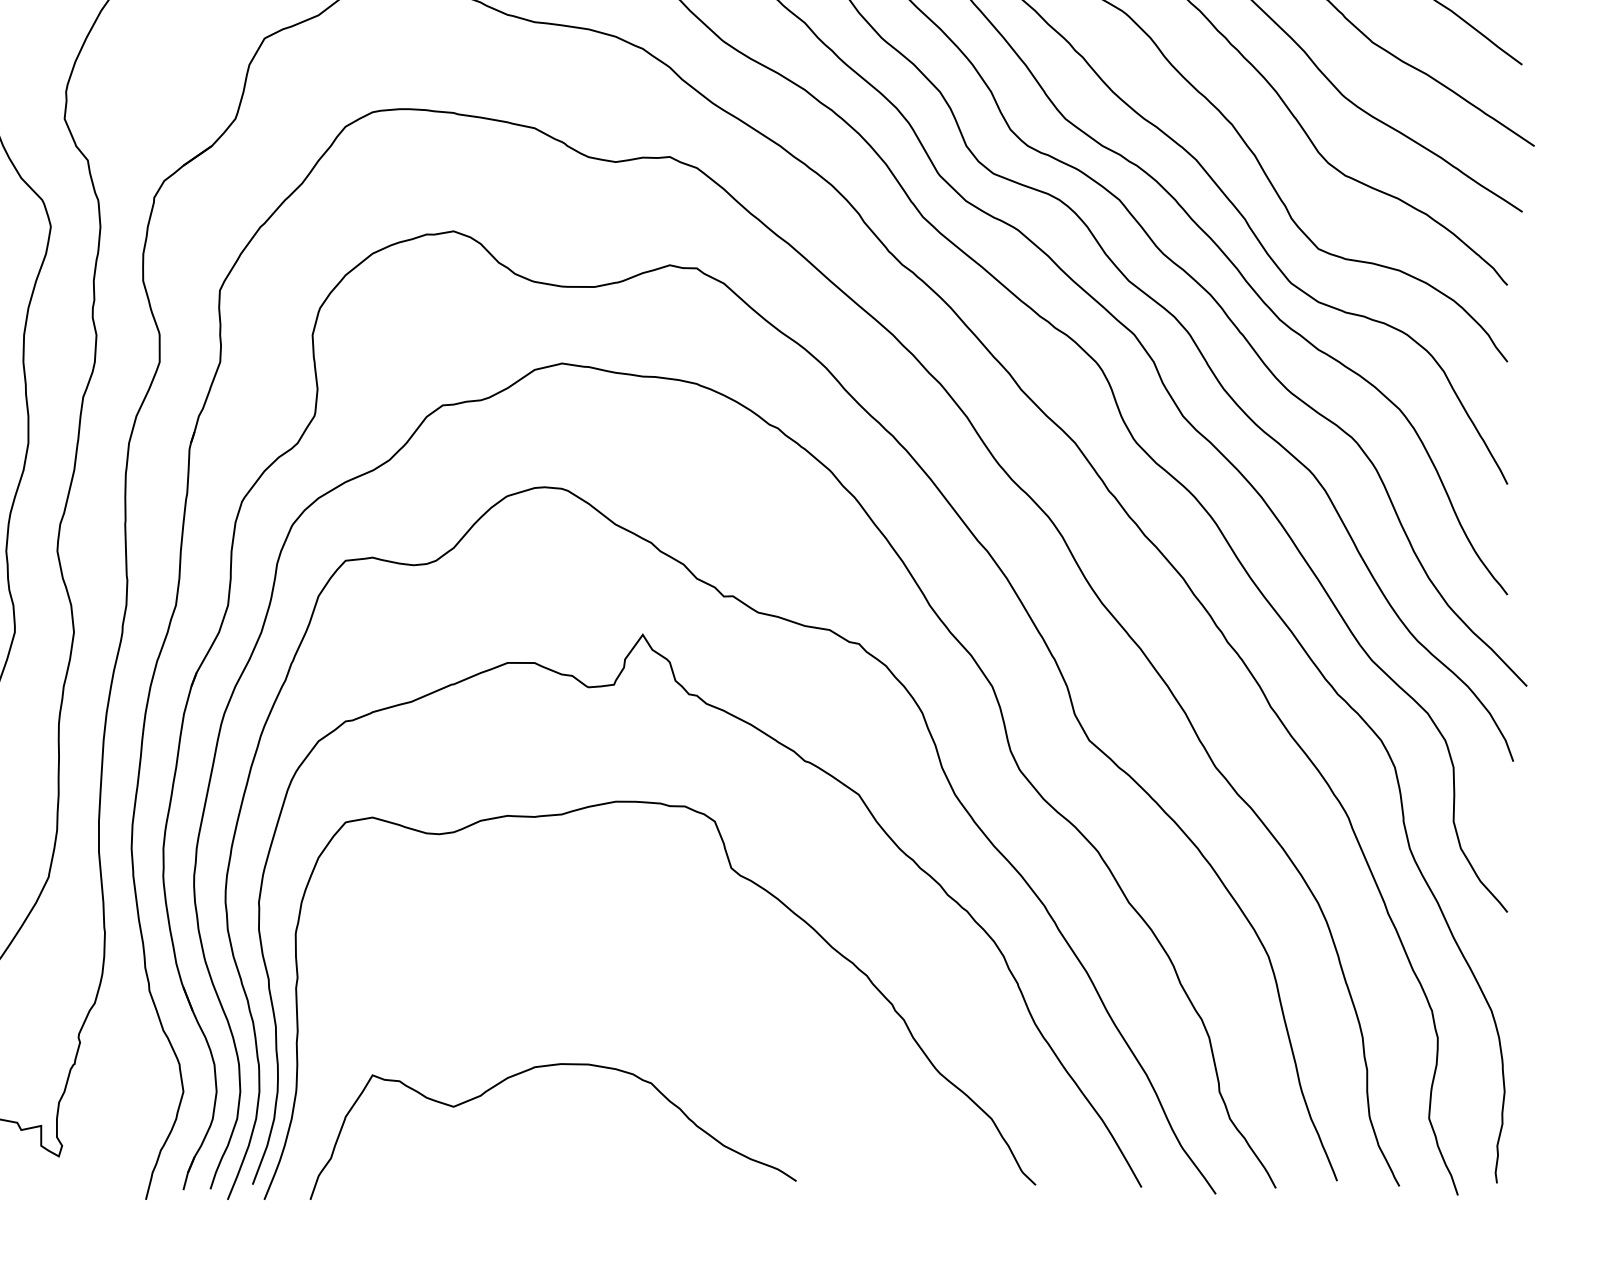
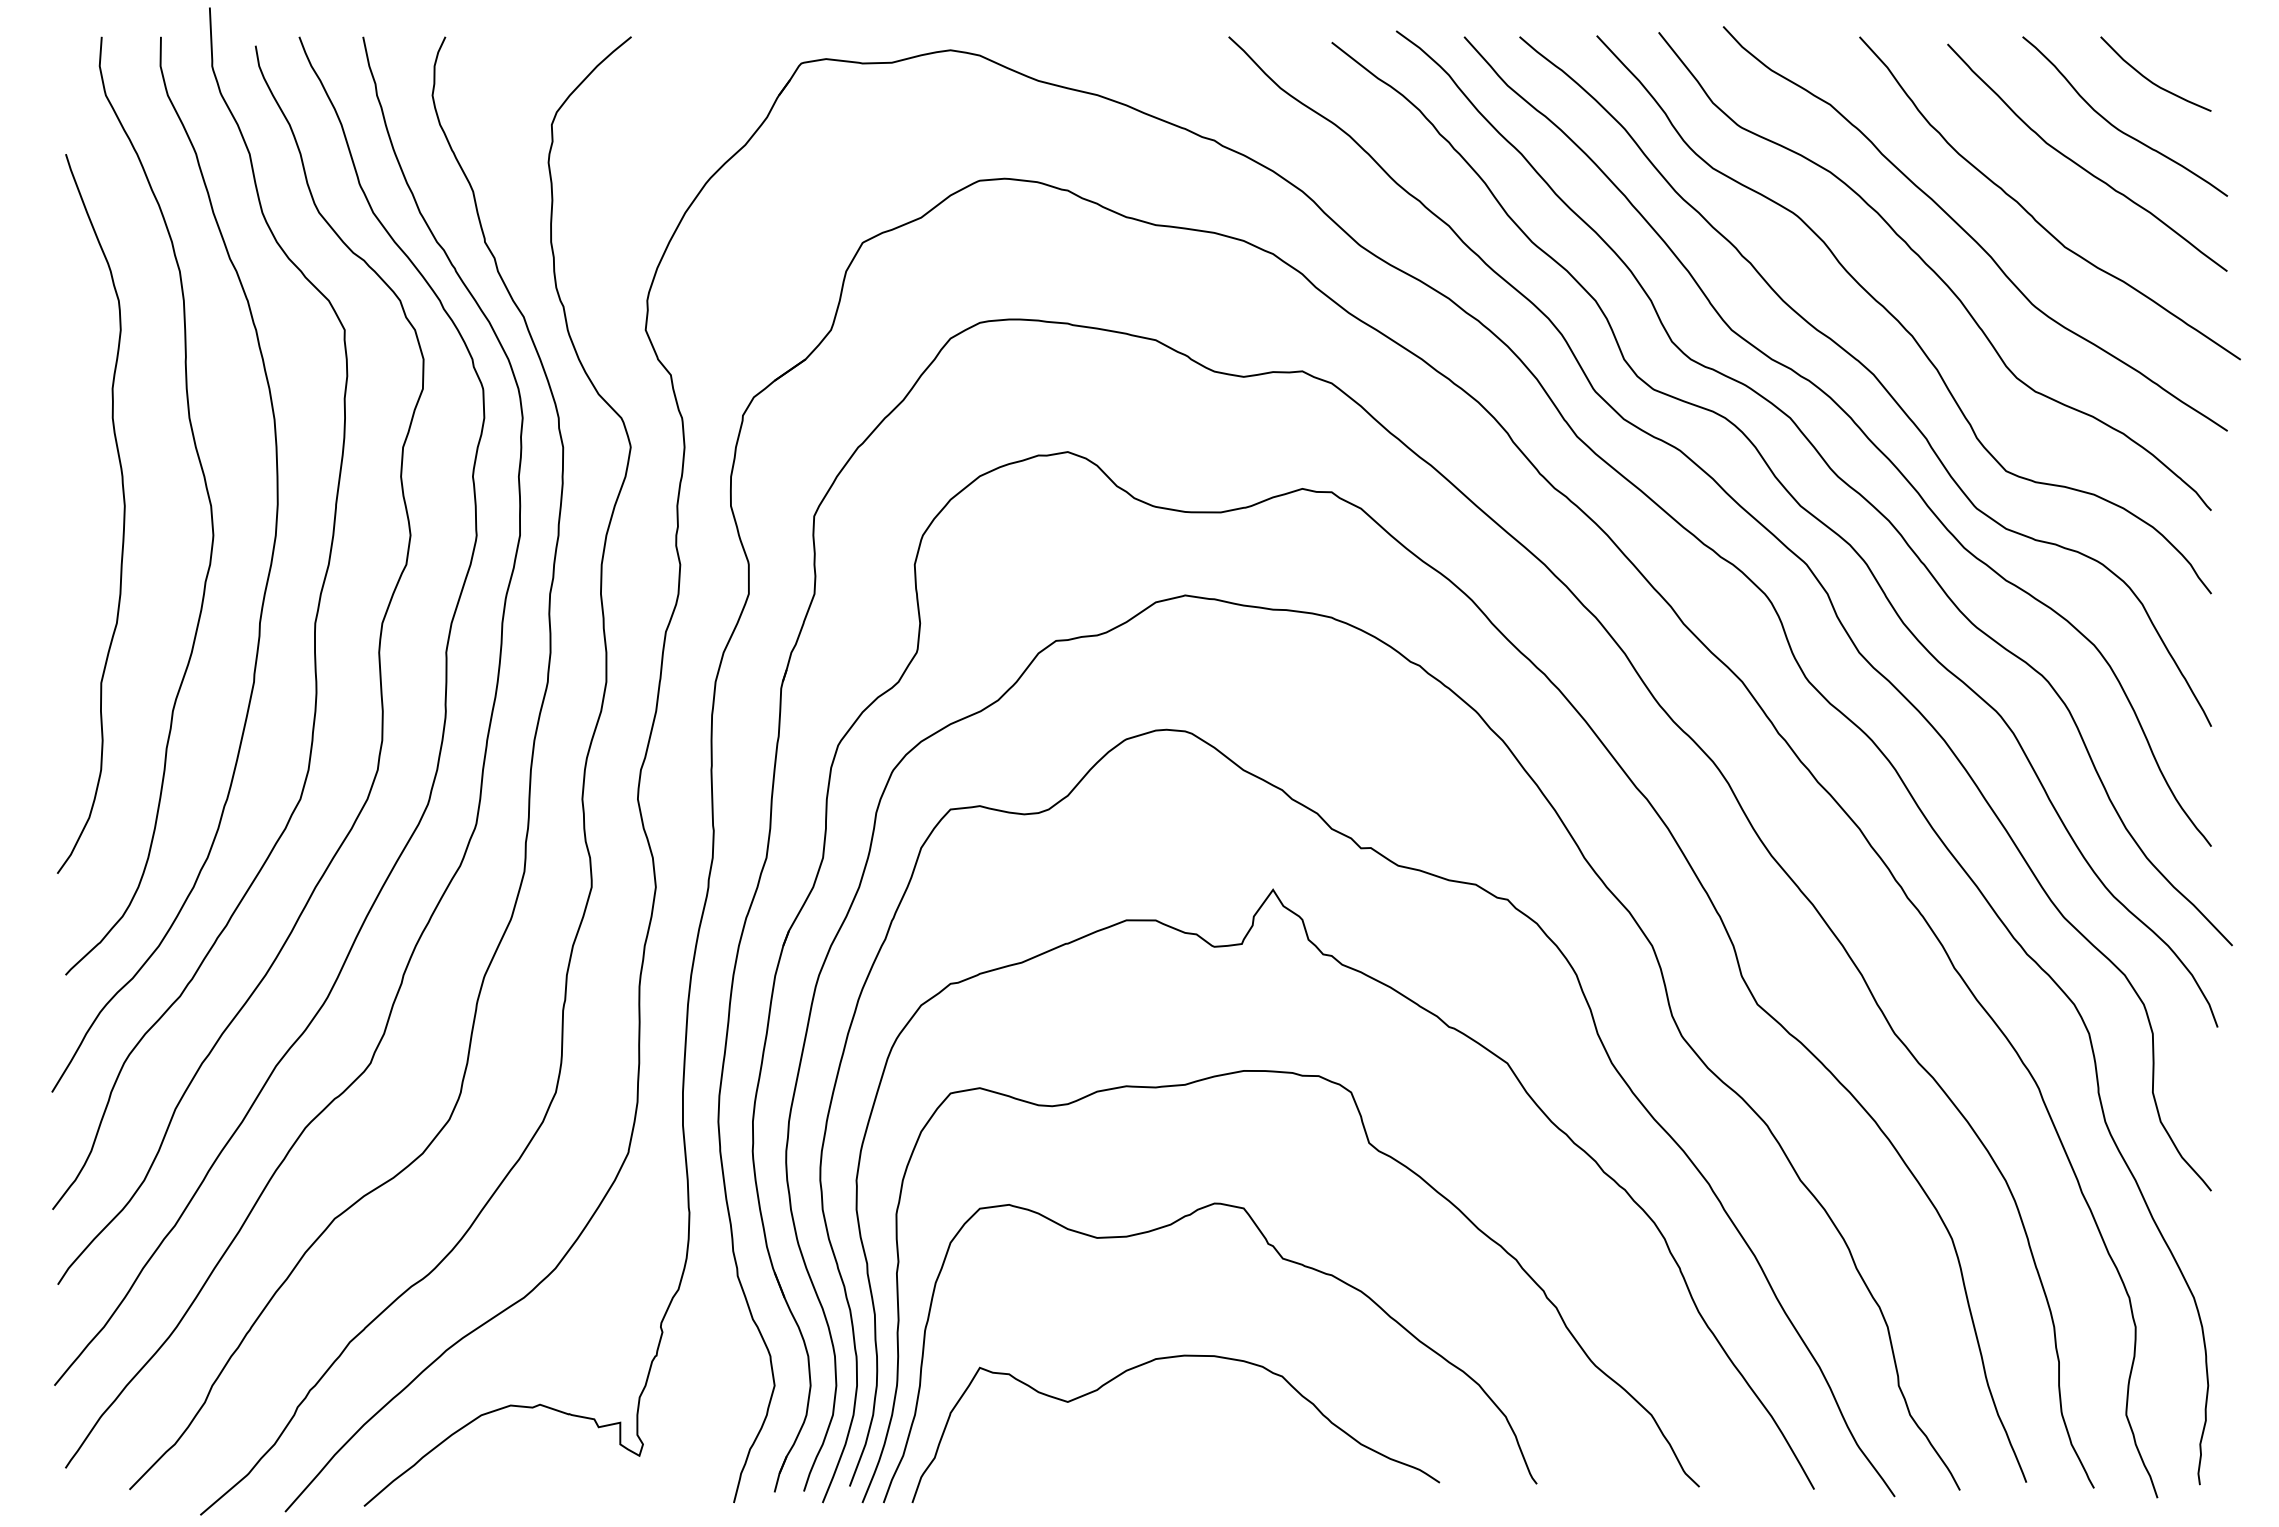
curve: (651, 975) -> (1282, 1259), added

